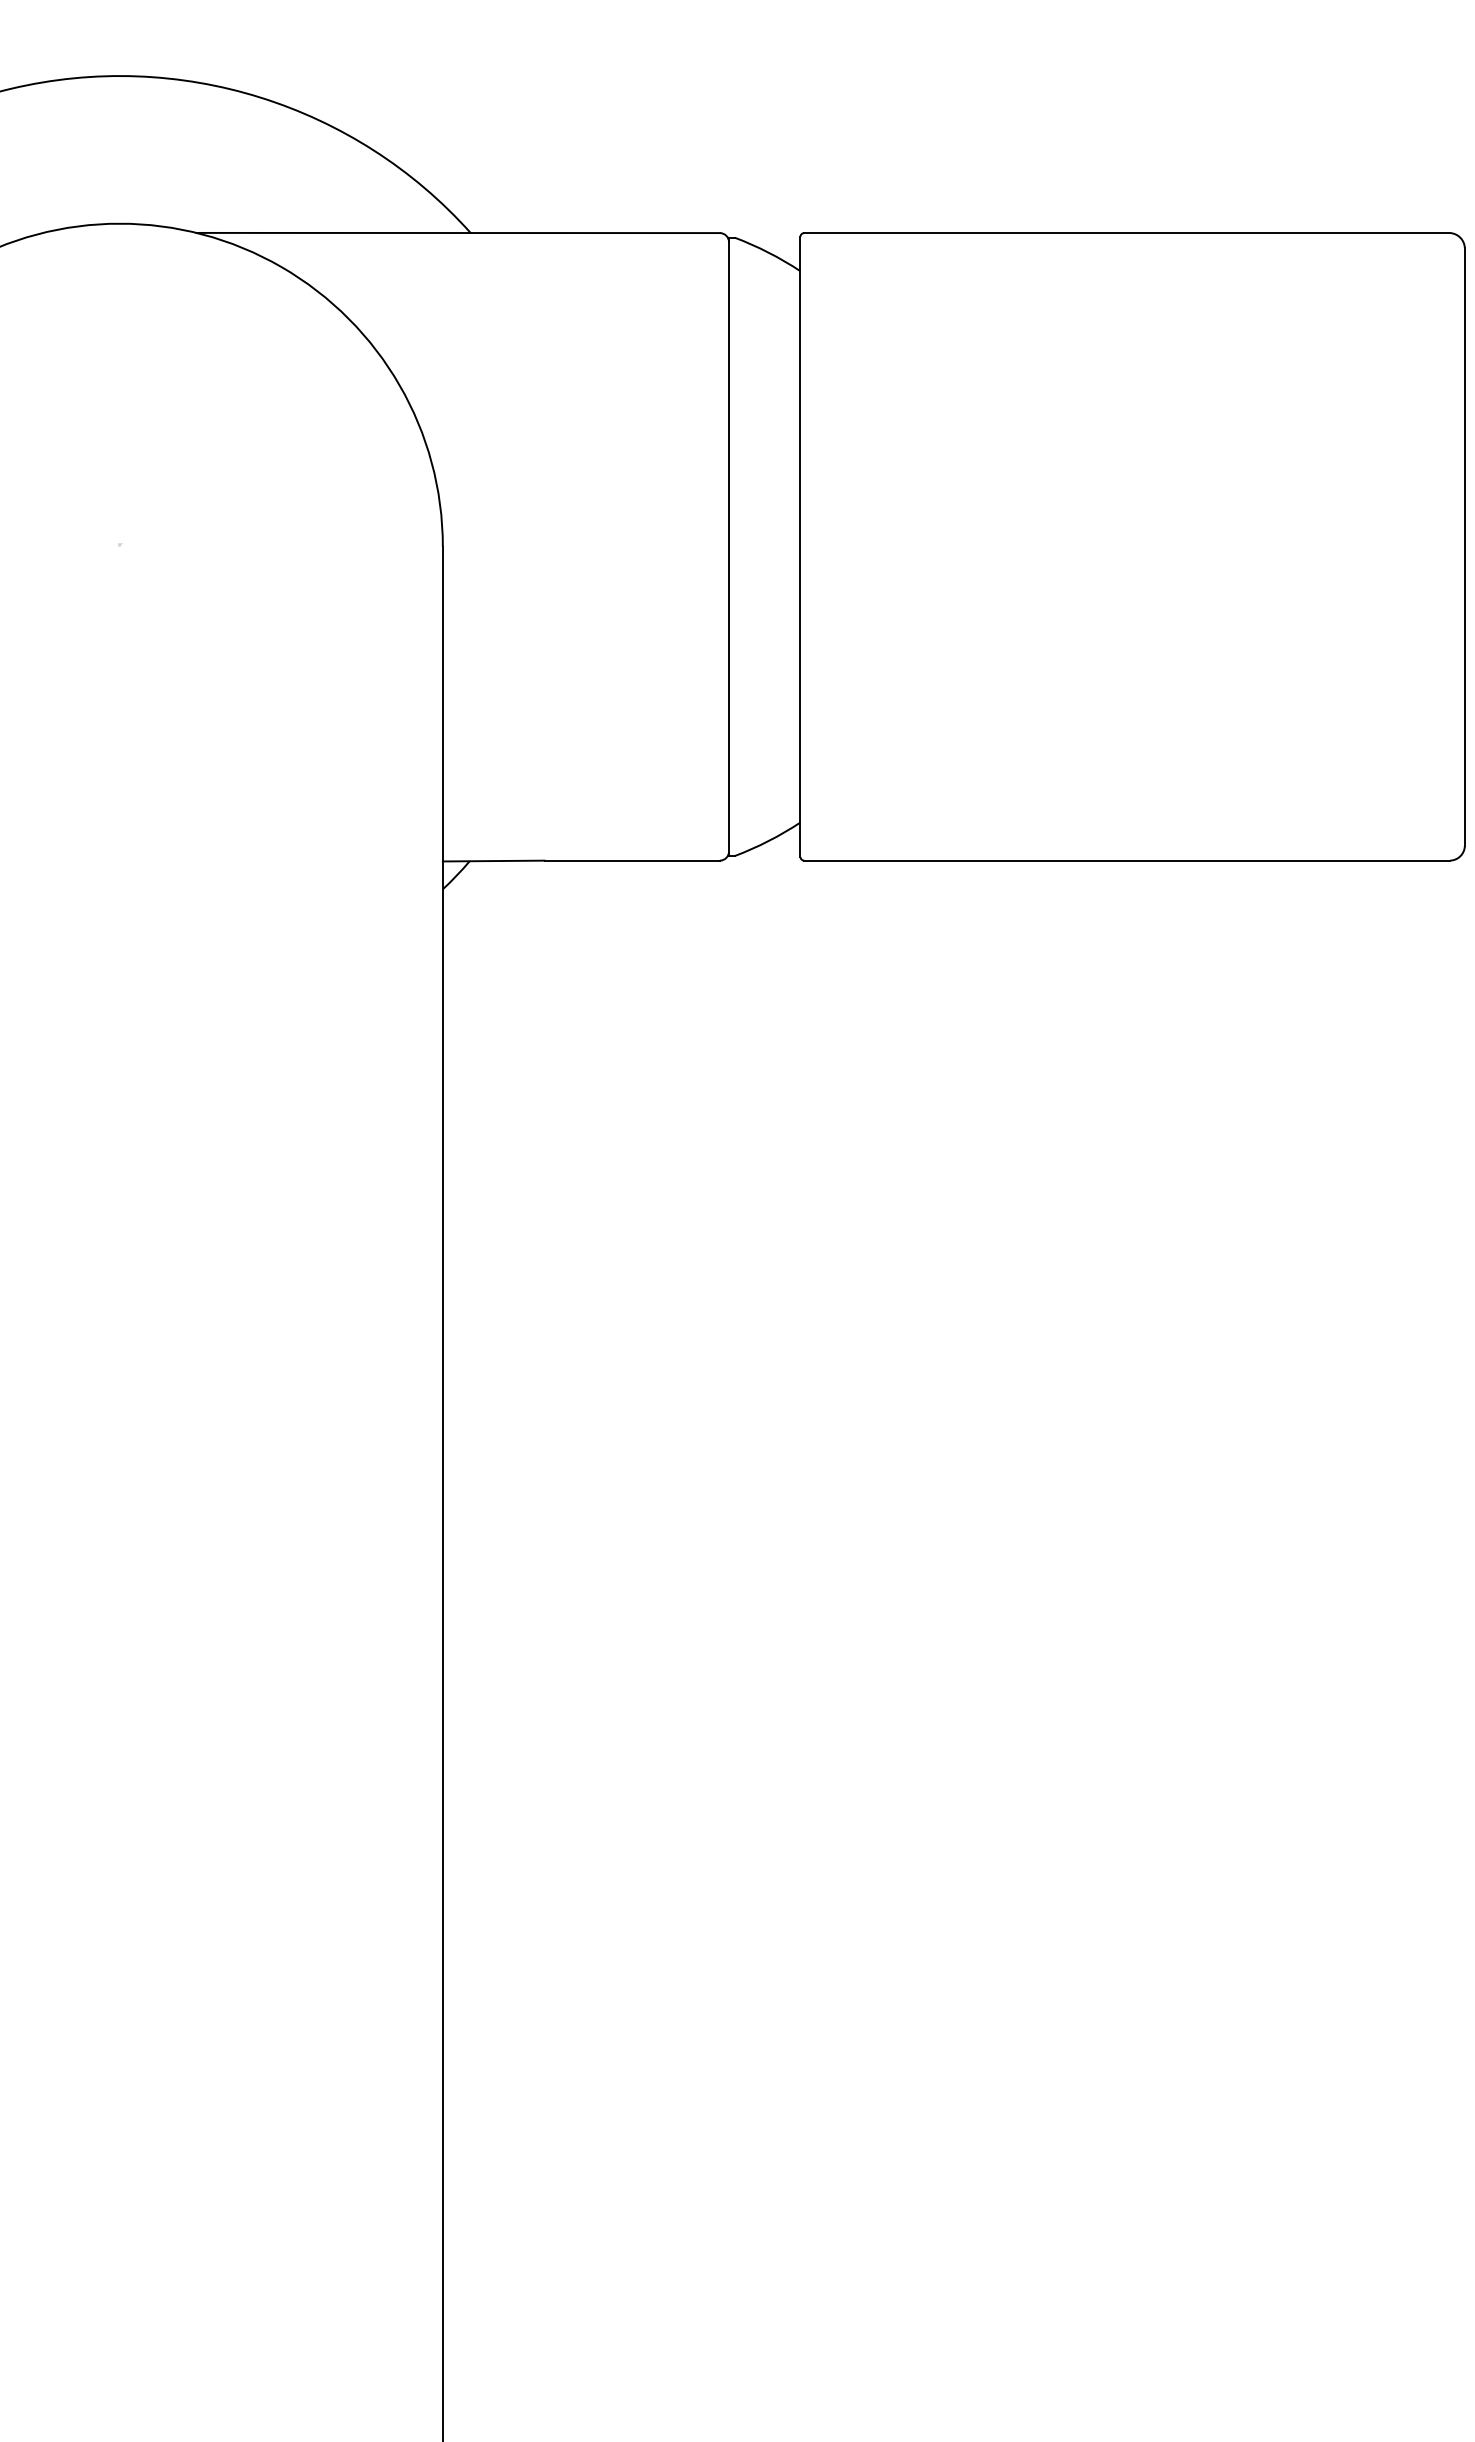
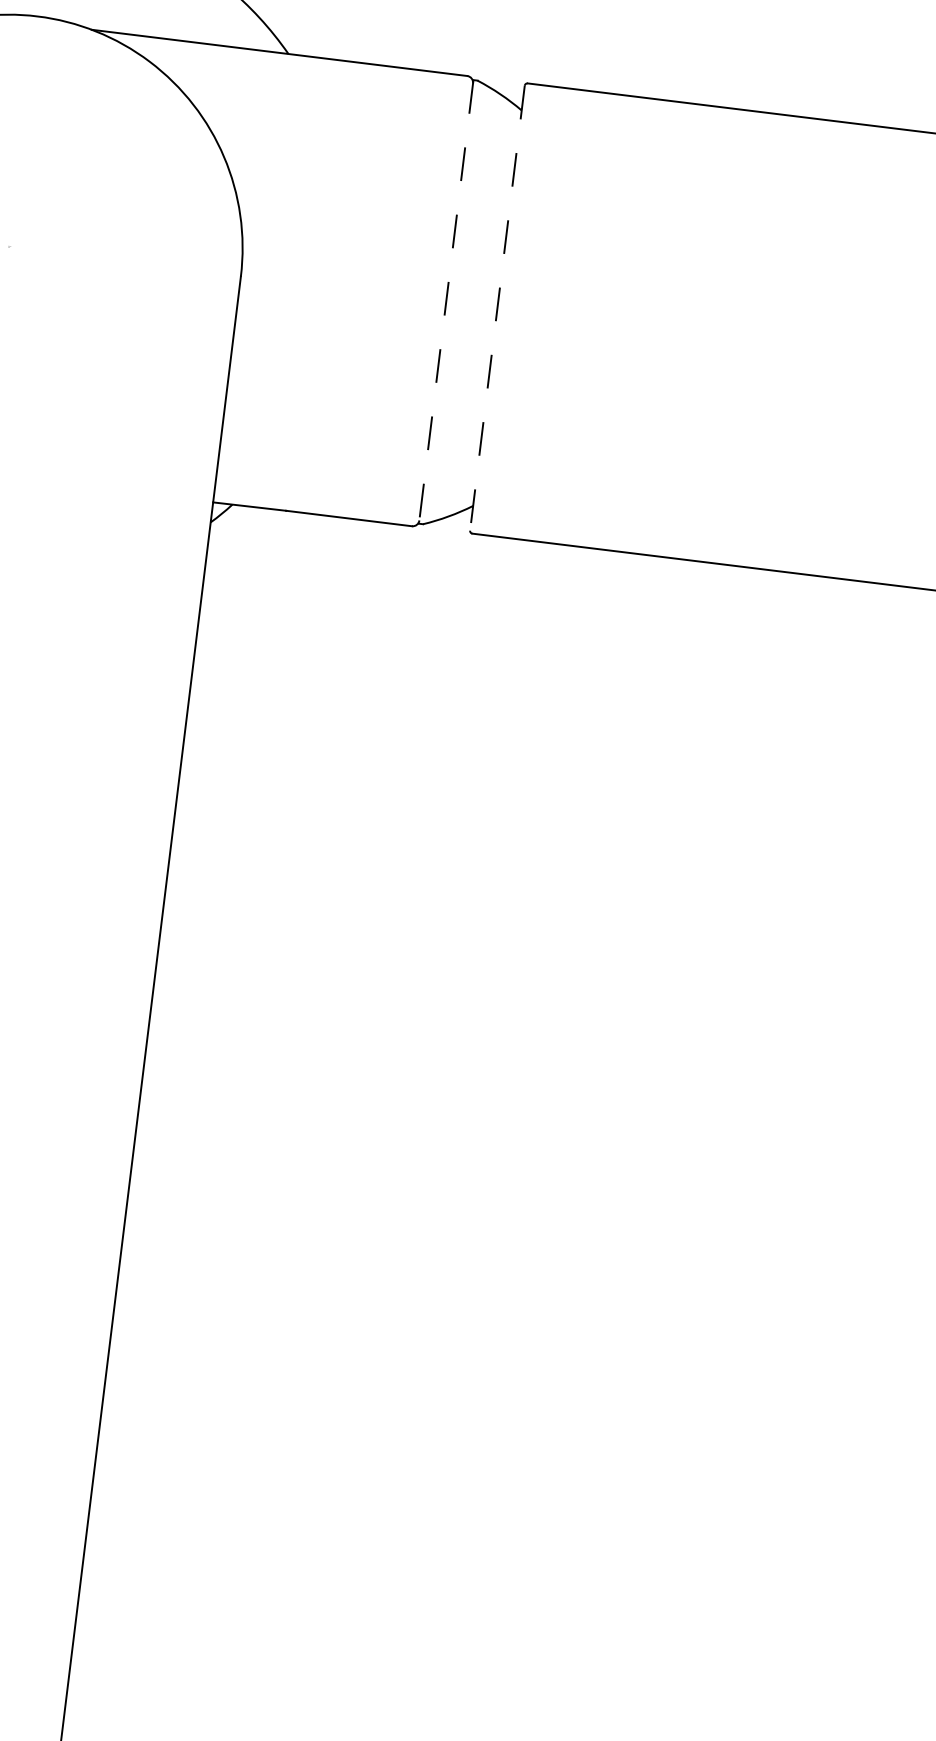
line: (729, 547) -> (446, 302), solid -> dashed
line: (800, 547) -> (497, 308), solid -> dashed

